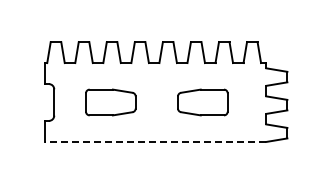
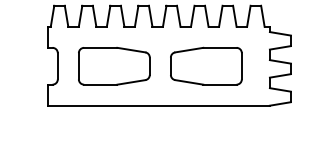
part: (110, 102) -> (114, 66), size x1.43
part: (202, 102) -> (206, 66), size x1.43
line: (155, 141) -> (159, 105), dashed -> solid

